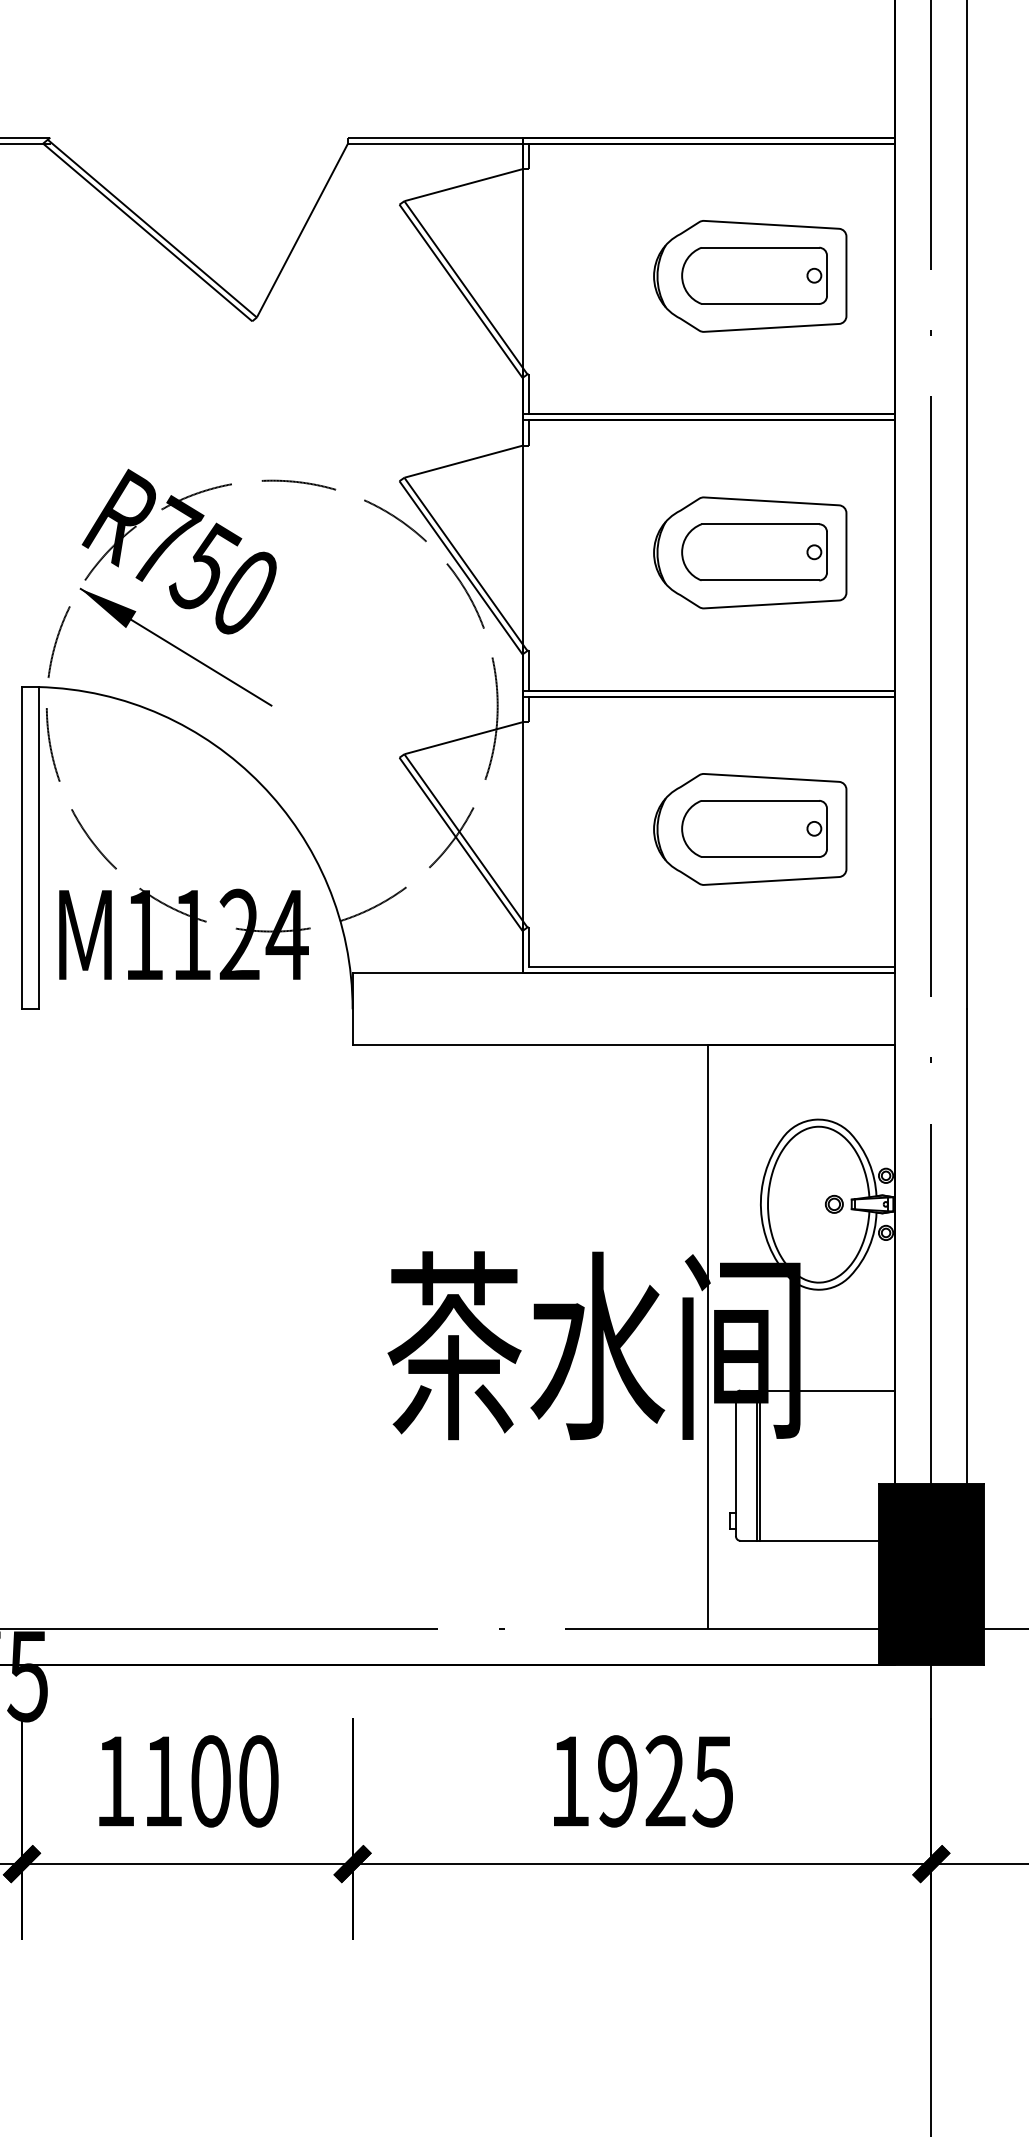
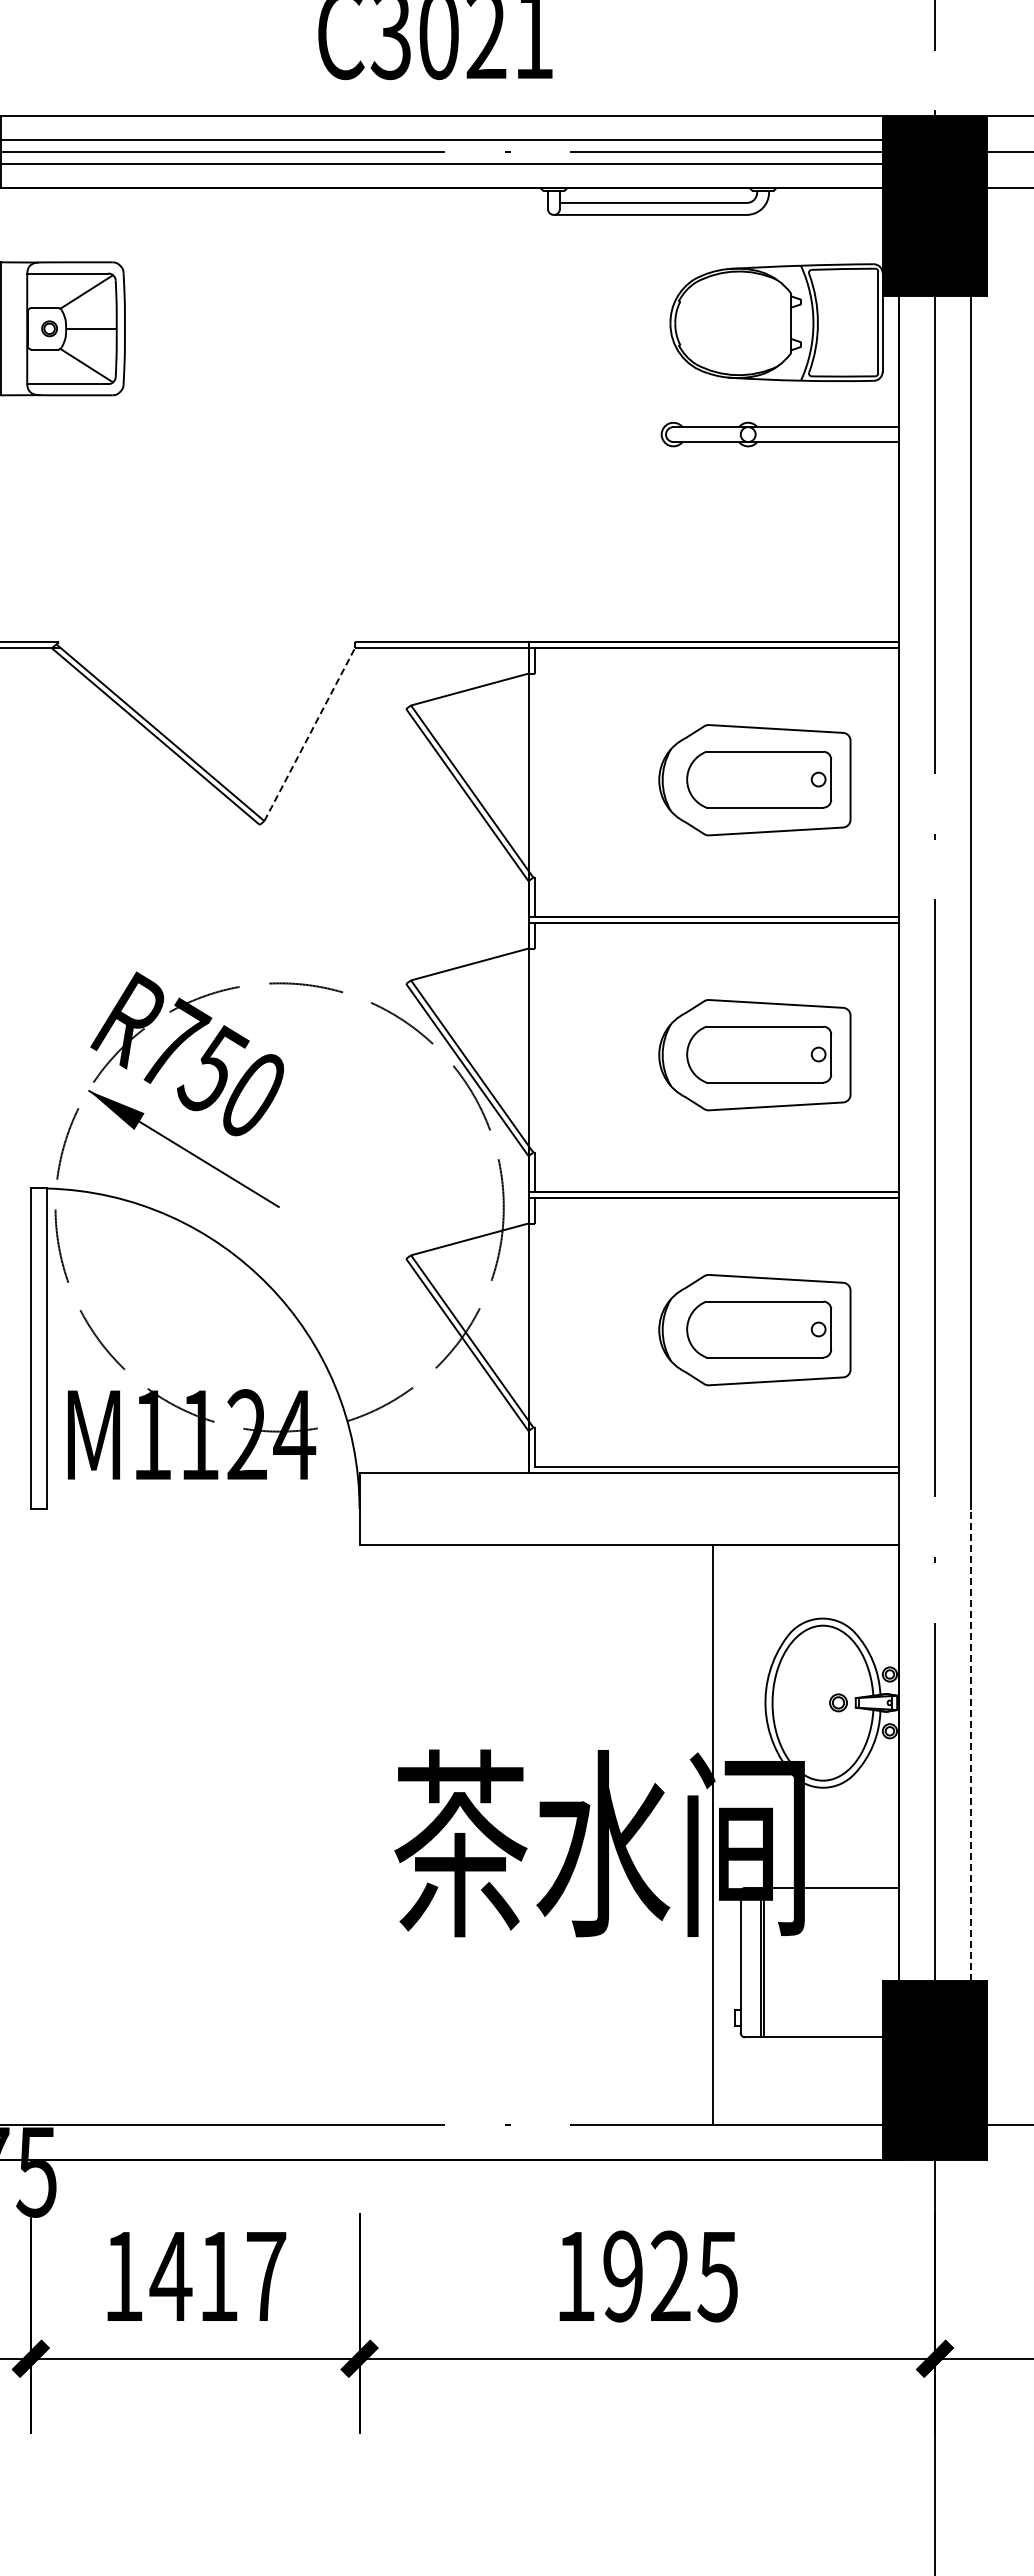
line: (302, 230) -> (309, 734), solid -> dashed
line: (967, 1246) -> (970, 1744), solid -> dashed
text: (209, 1781) -> (217, 2276), 1100 -> 1417

